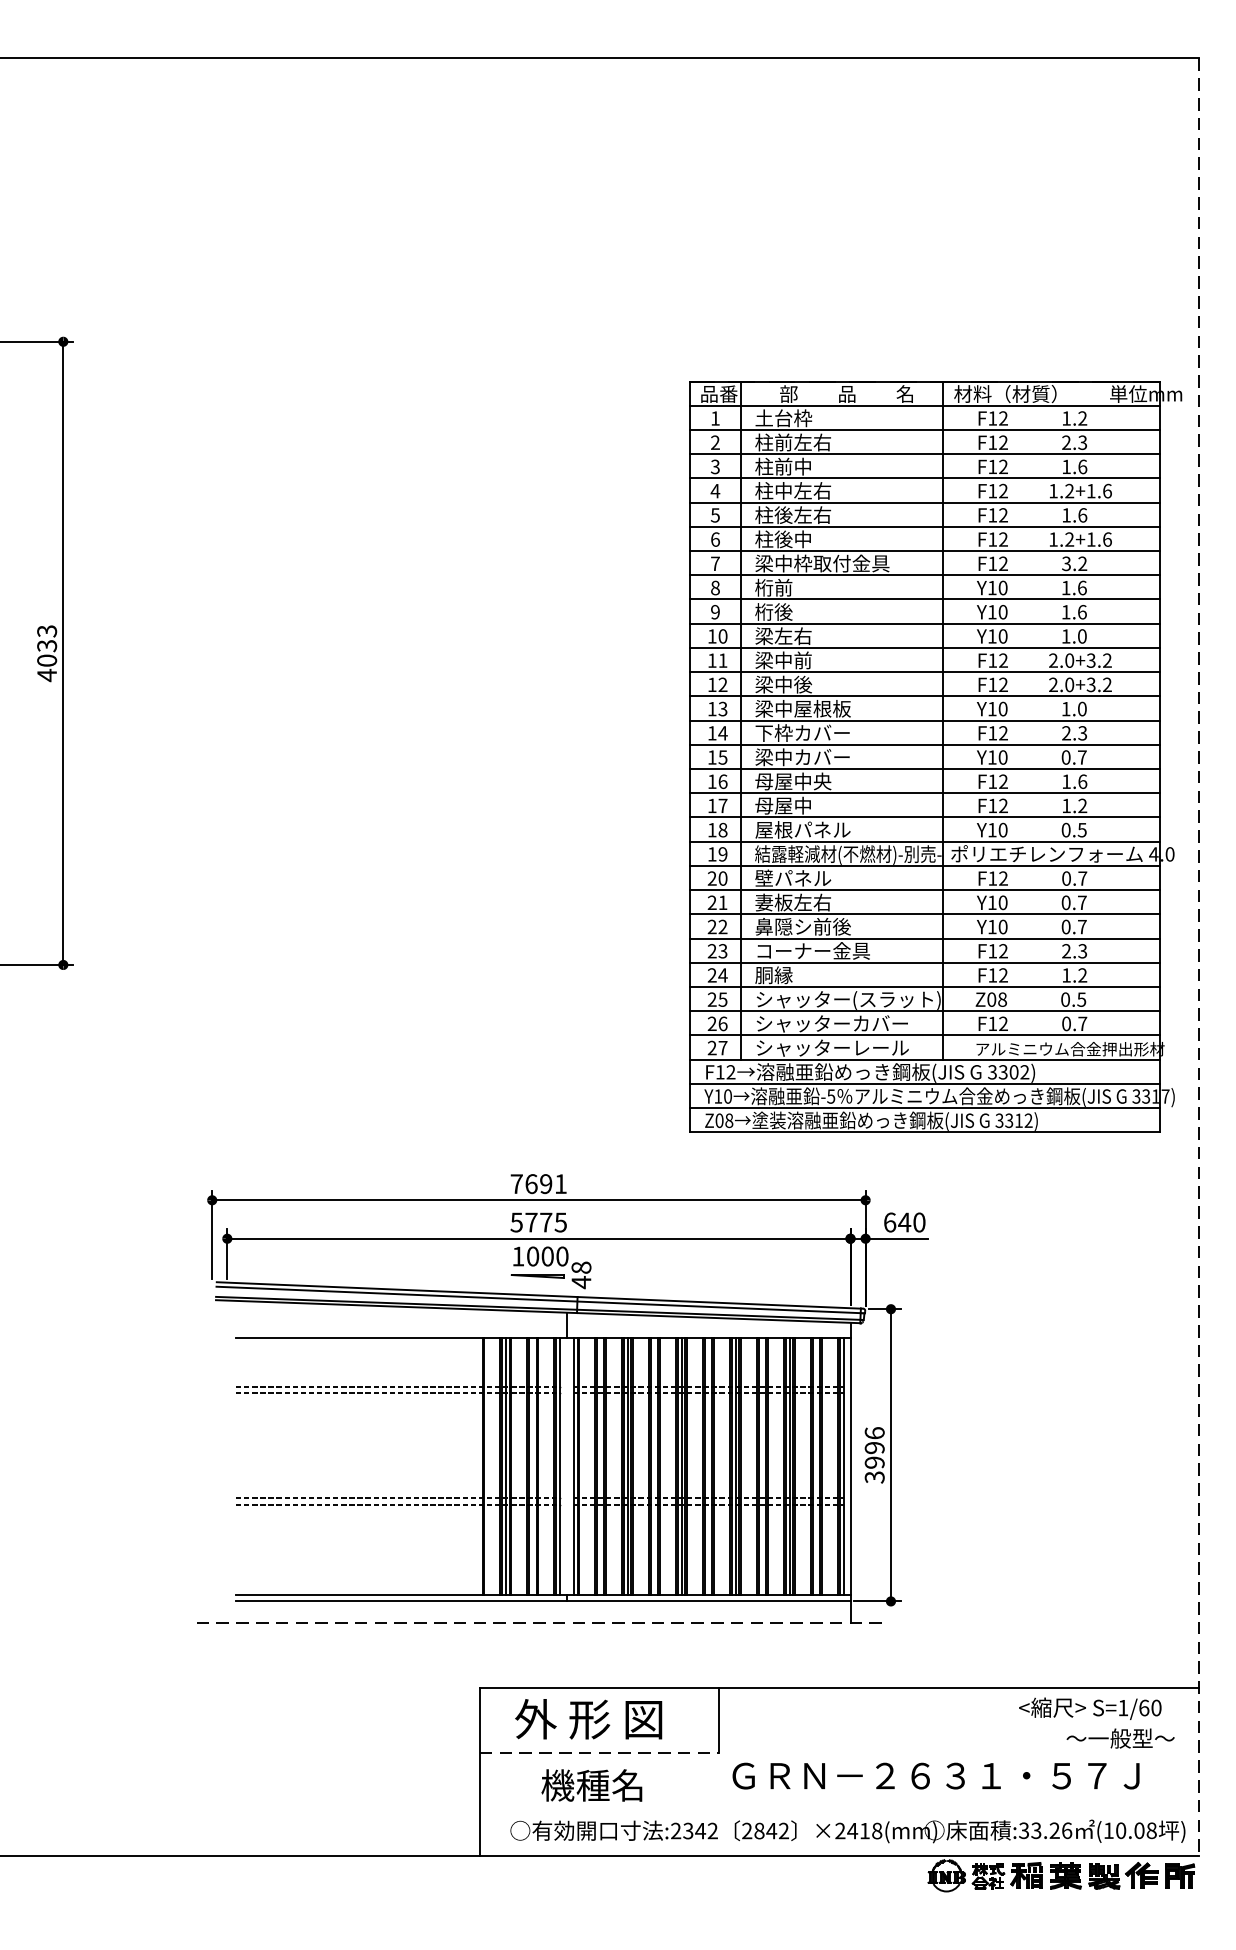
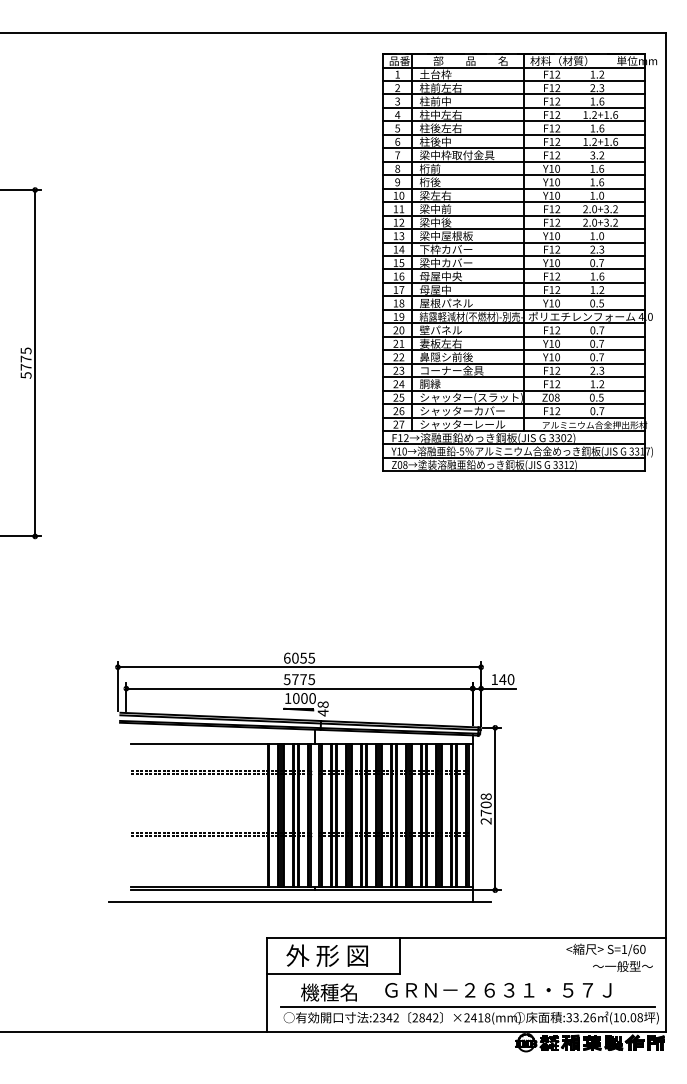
text: (45, 653) -> (25, 363), 4033 -> 5775
part: (934, 756) -> (519, 262), moved
line: (1199, 957) -> (666, 532), dashed -> solid
text: (538, 1182) -> (299, 657), 7691 -> 6055
text: (889, 1222) -> (494, 679), 640 -> 140
text: (873, 1454) -> (485, 808), 3996 -> 2708
line: (538, 1623) -> (299, 902), dashed -> solid
line: (600, 1753) -> (333, 974), dashed -> solid
text: (936, 1776) -> (498, 990), moved
line: (842, 1810) -> (468, 1006), added

